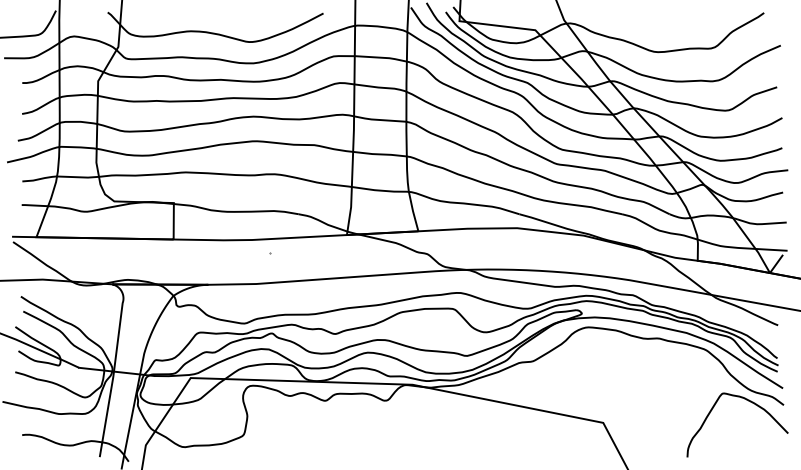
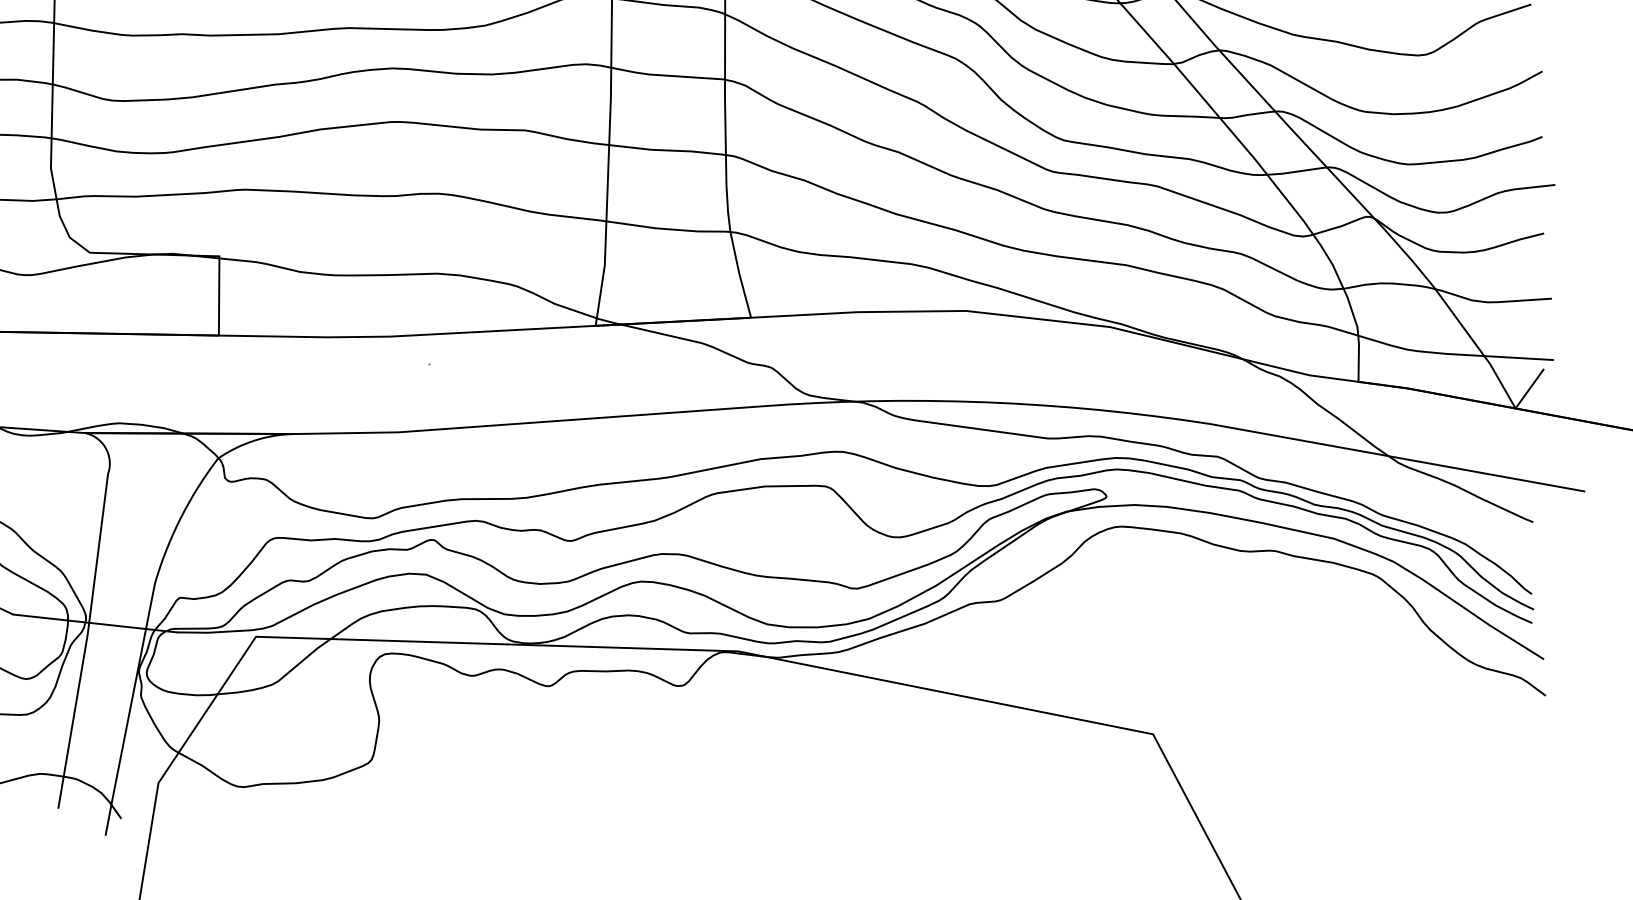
curve: (748, 401) -> (1468, 687), removed

